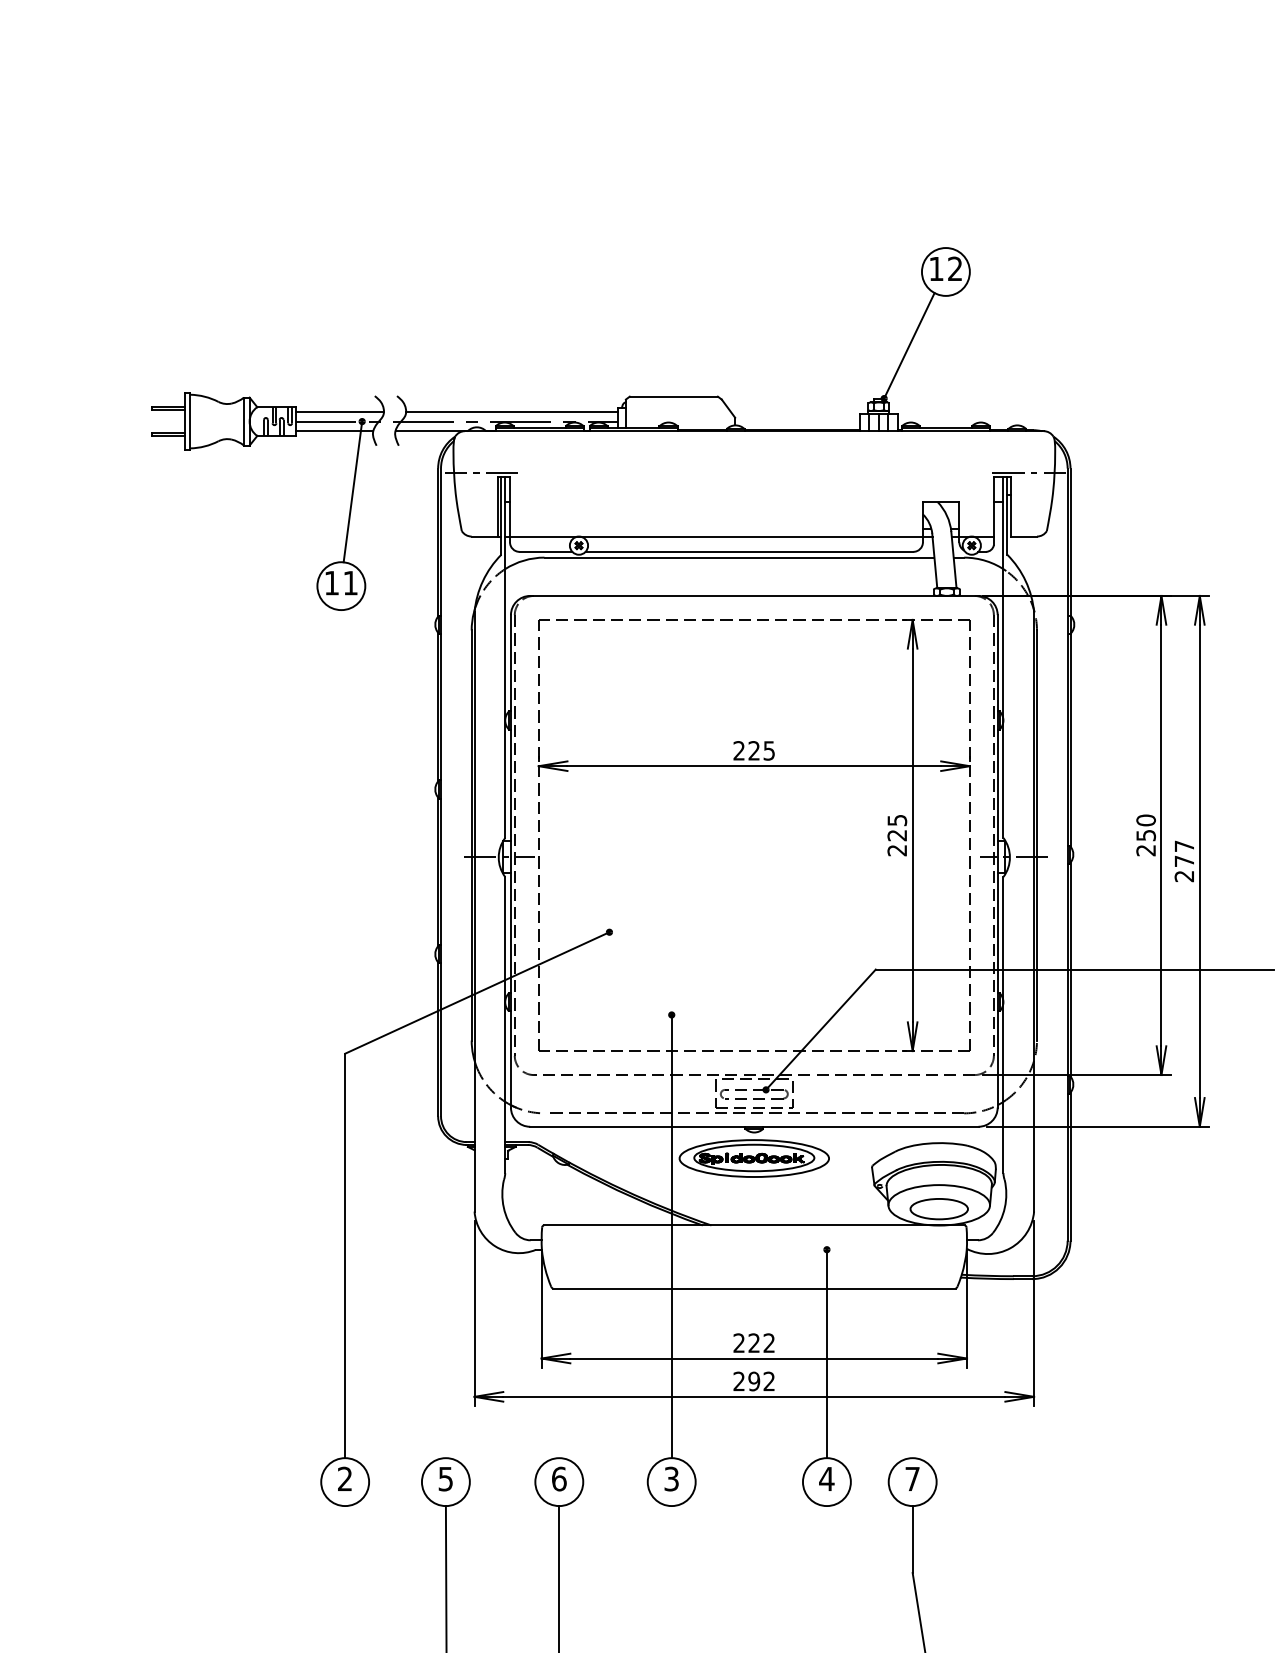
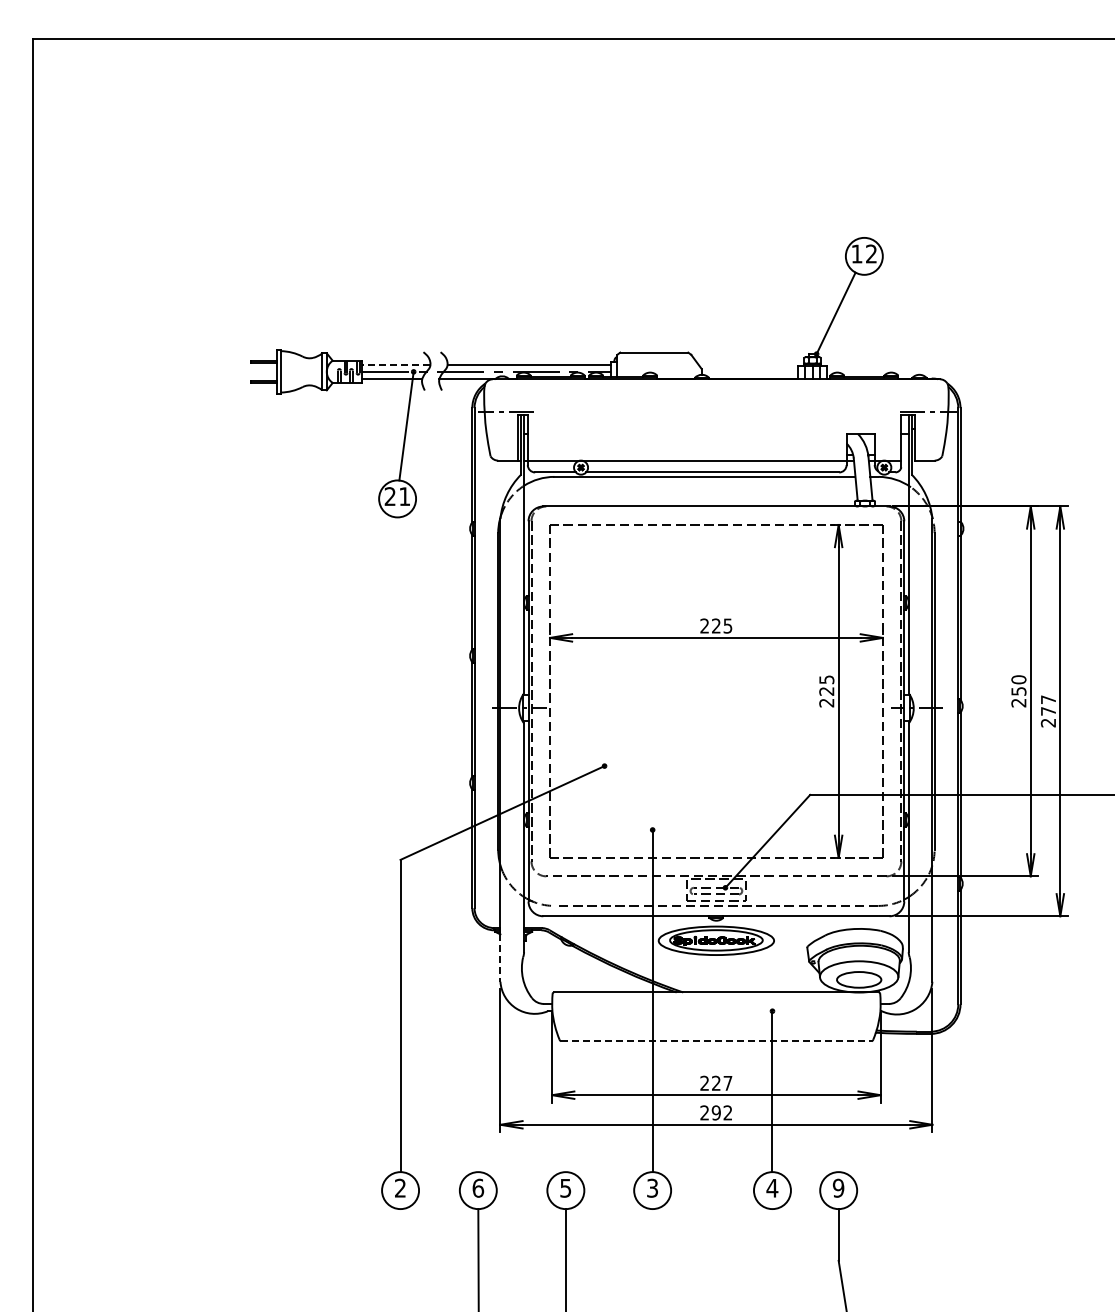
line: (338, 412) -> (395, 364), solid -> dashed
text: (330, 583) -> (389, 496), 11 -> 21
line: (474, 1181) -> (500, 958), solid -> dashed
line: (754, 1288) -> (716, 1041), solid -> dashed
text: (768, 1342) -> (727, 1082), 222 -> 227
text: (446, 1478) -> (478, 1187), 5 -> 6
text: (558, 1478) -> (565, 1187), 6 -> 5
text: (912, 1478) -> (838, 1187), 7 -> 9

